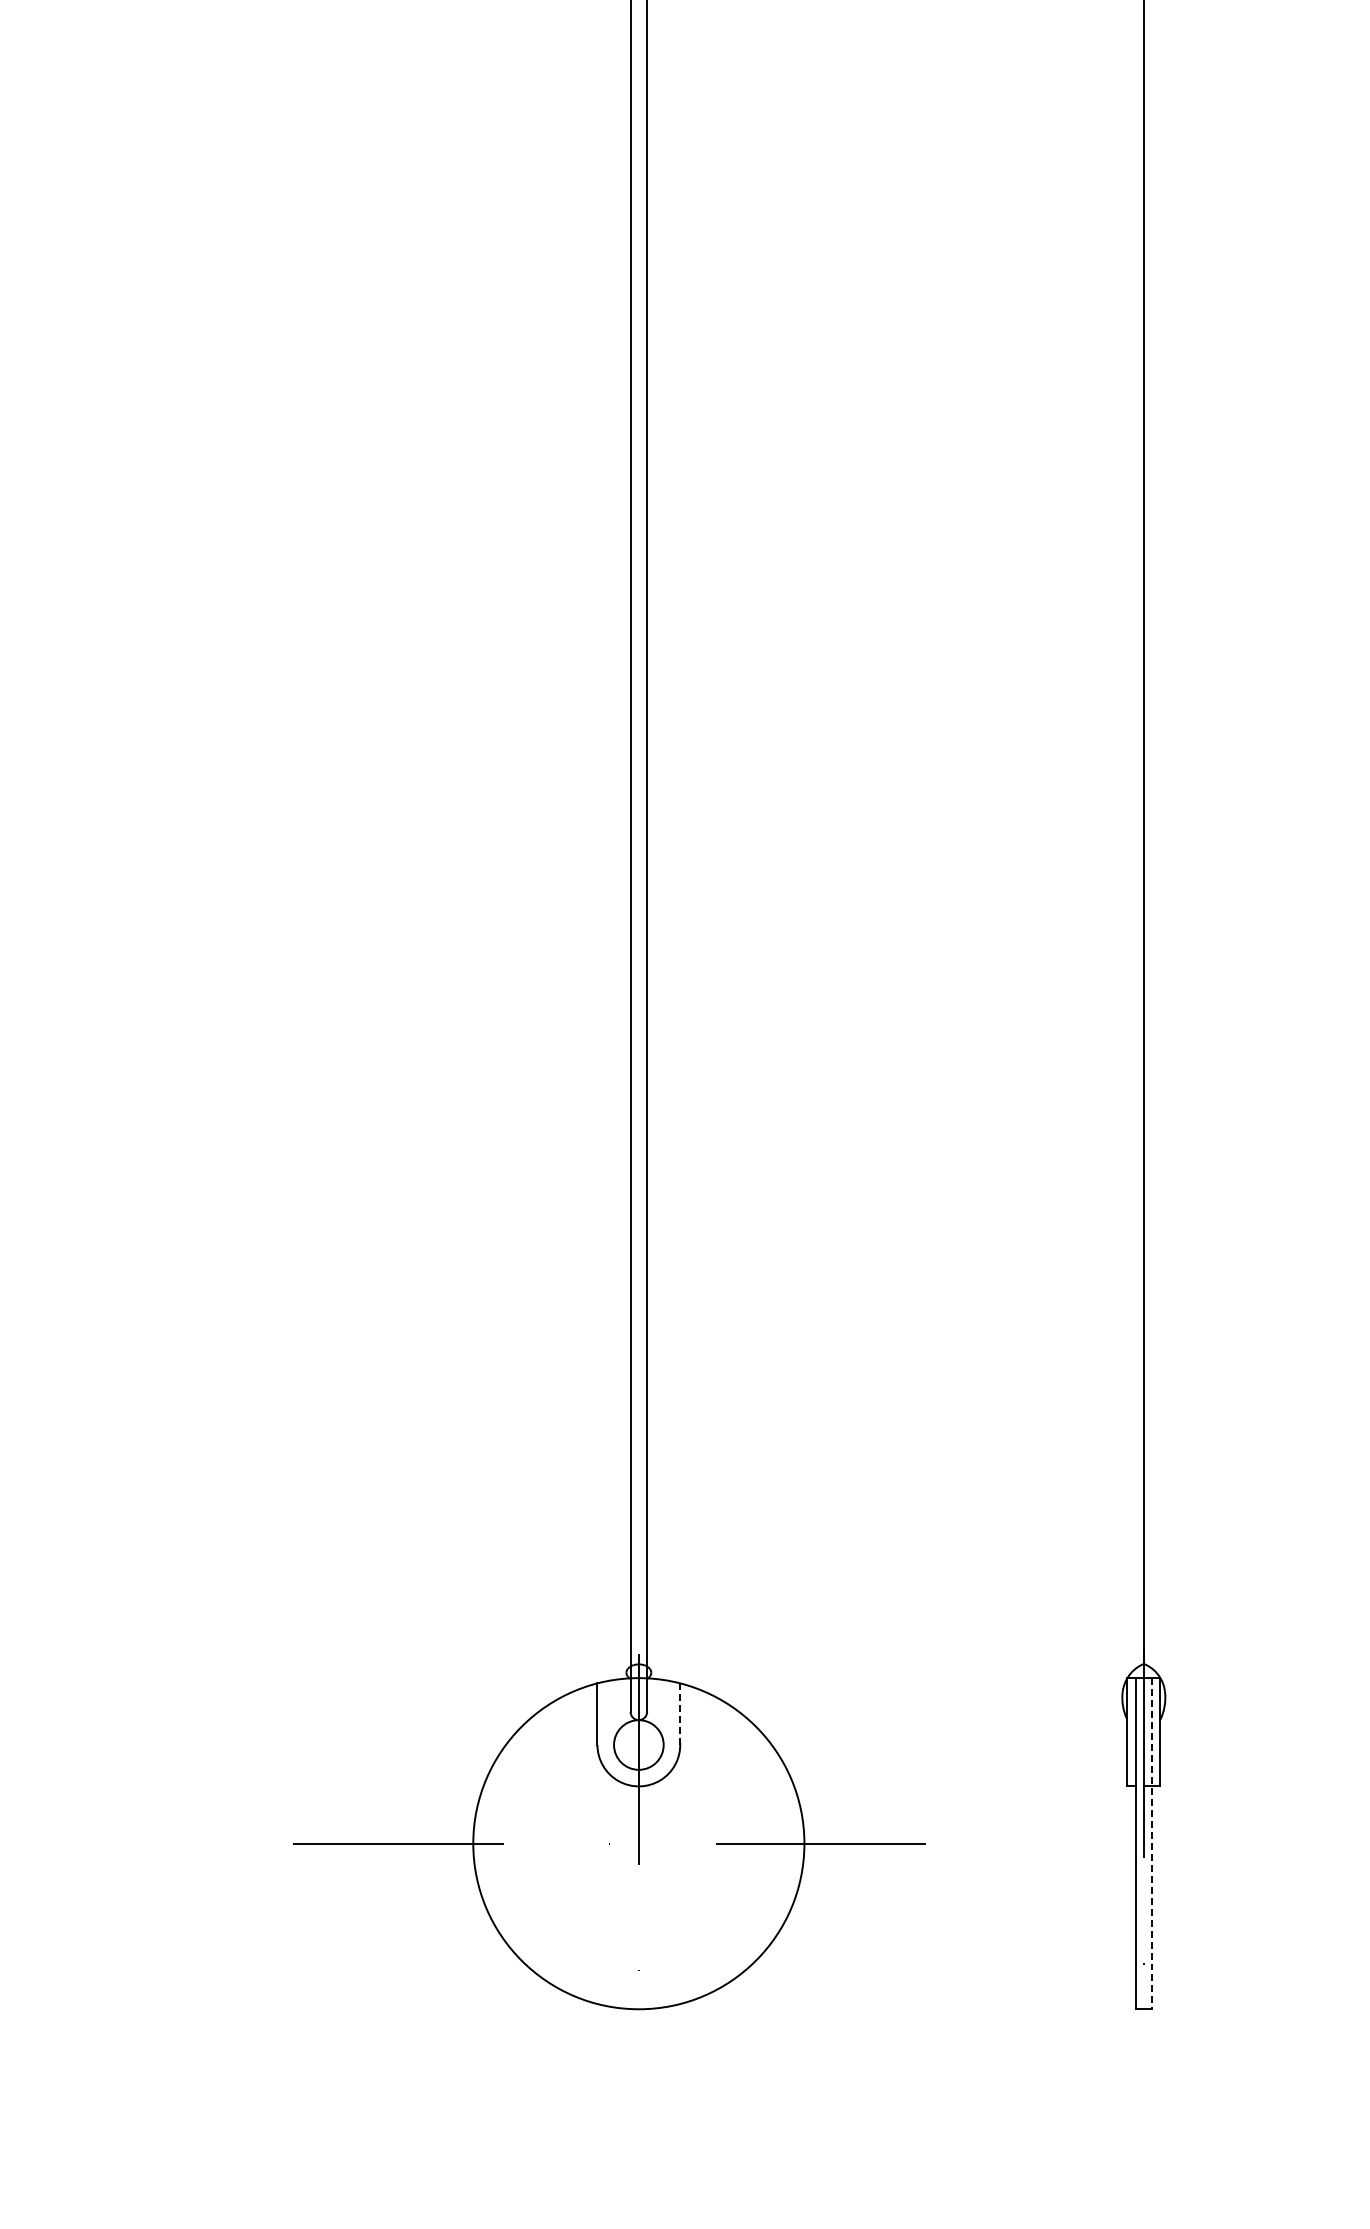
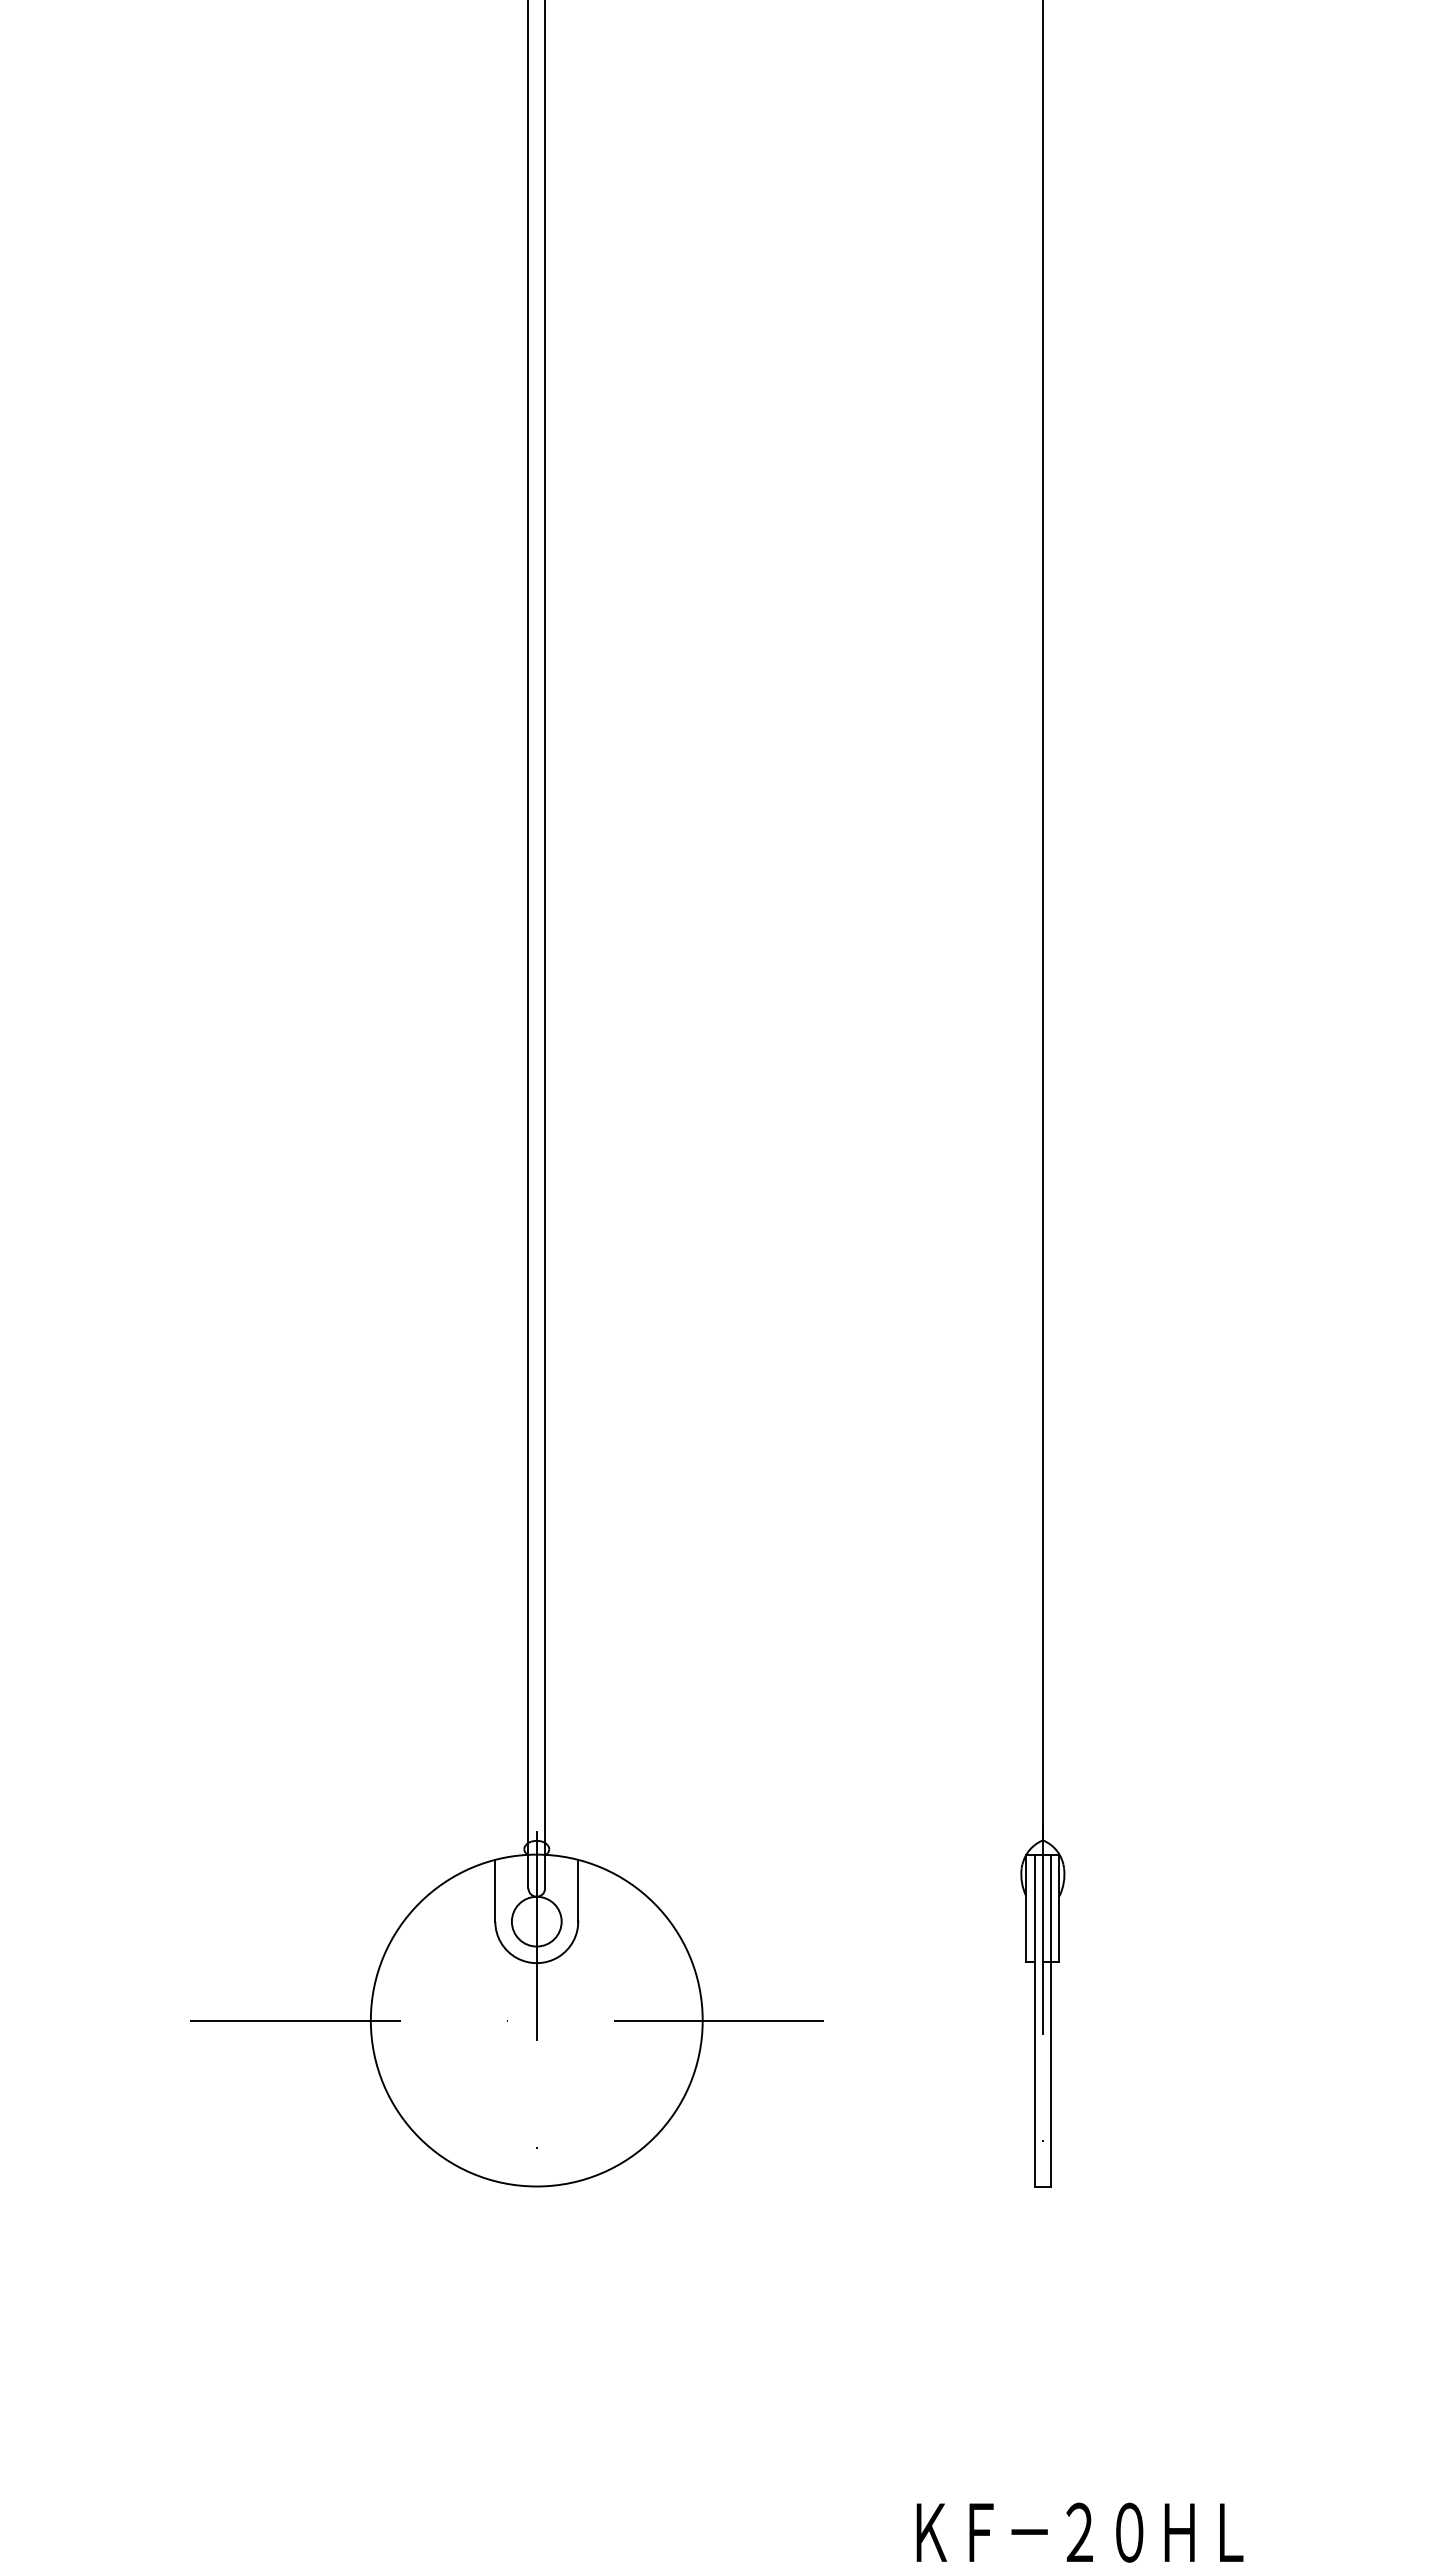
line: (680, 1713) -> (578, 1890), dashed -> solid
line: (1152, 1843) -> (1051, 2020), dashed -> solid

